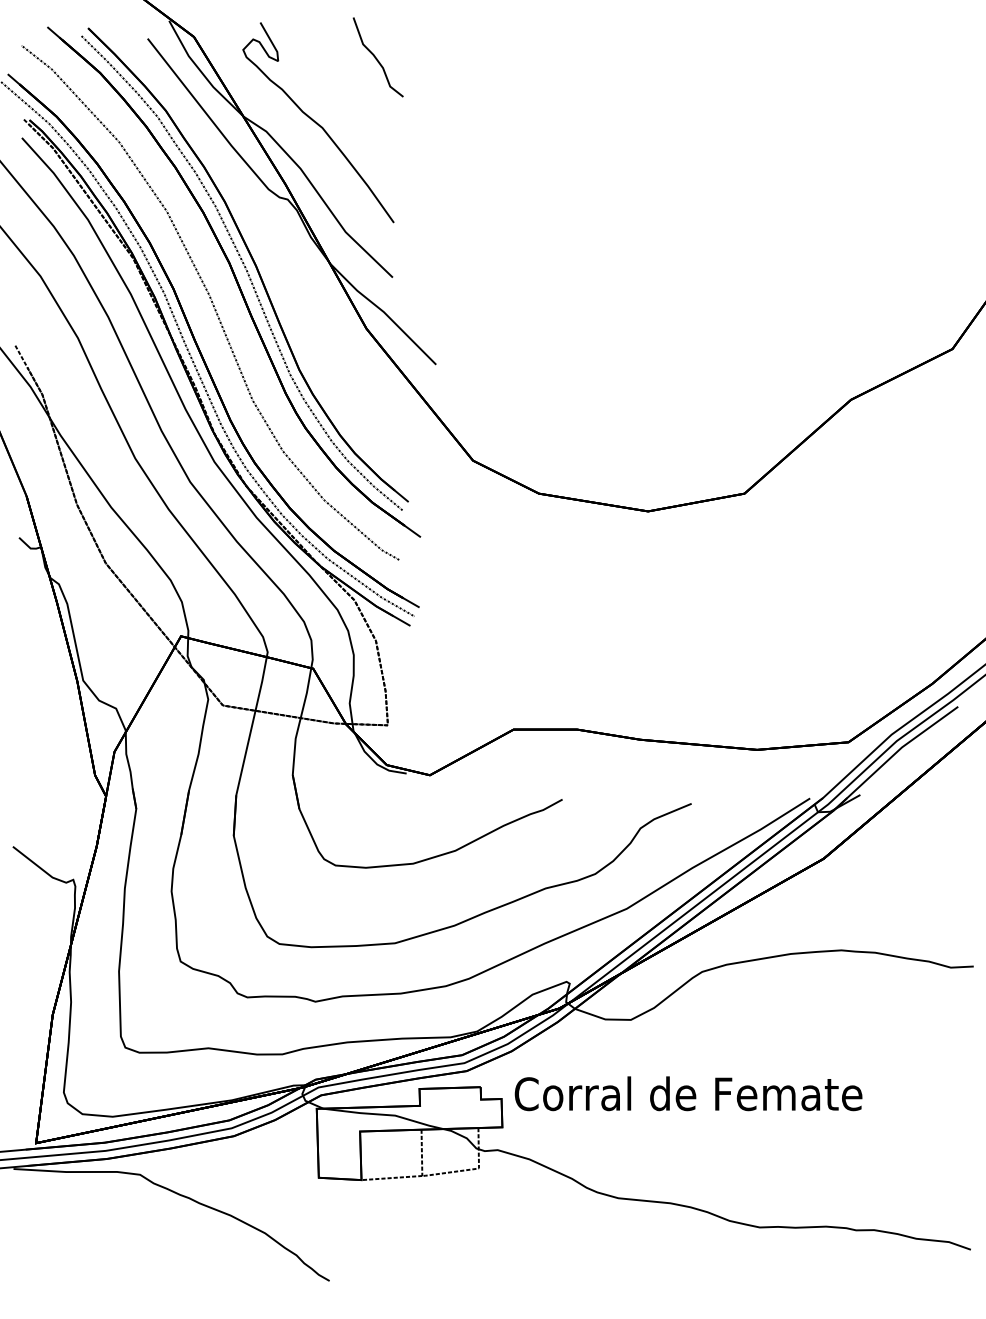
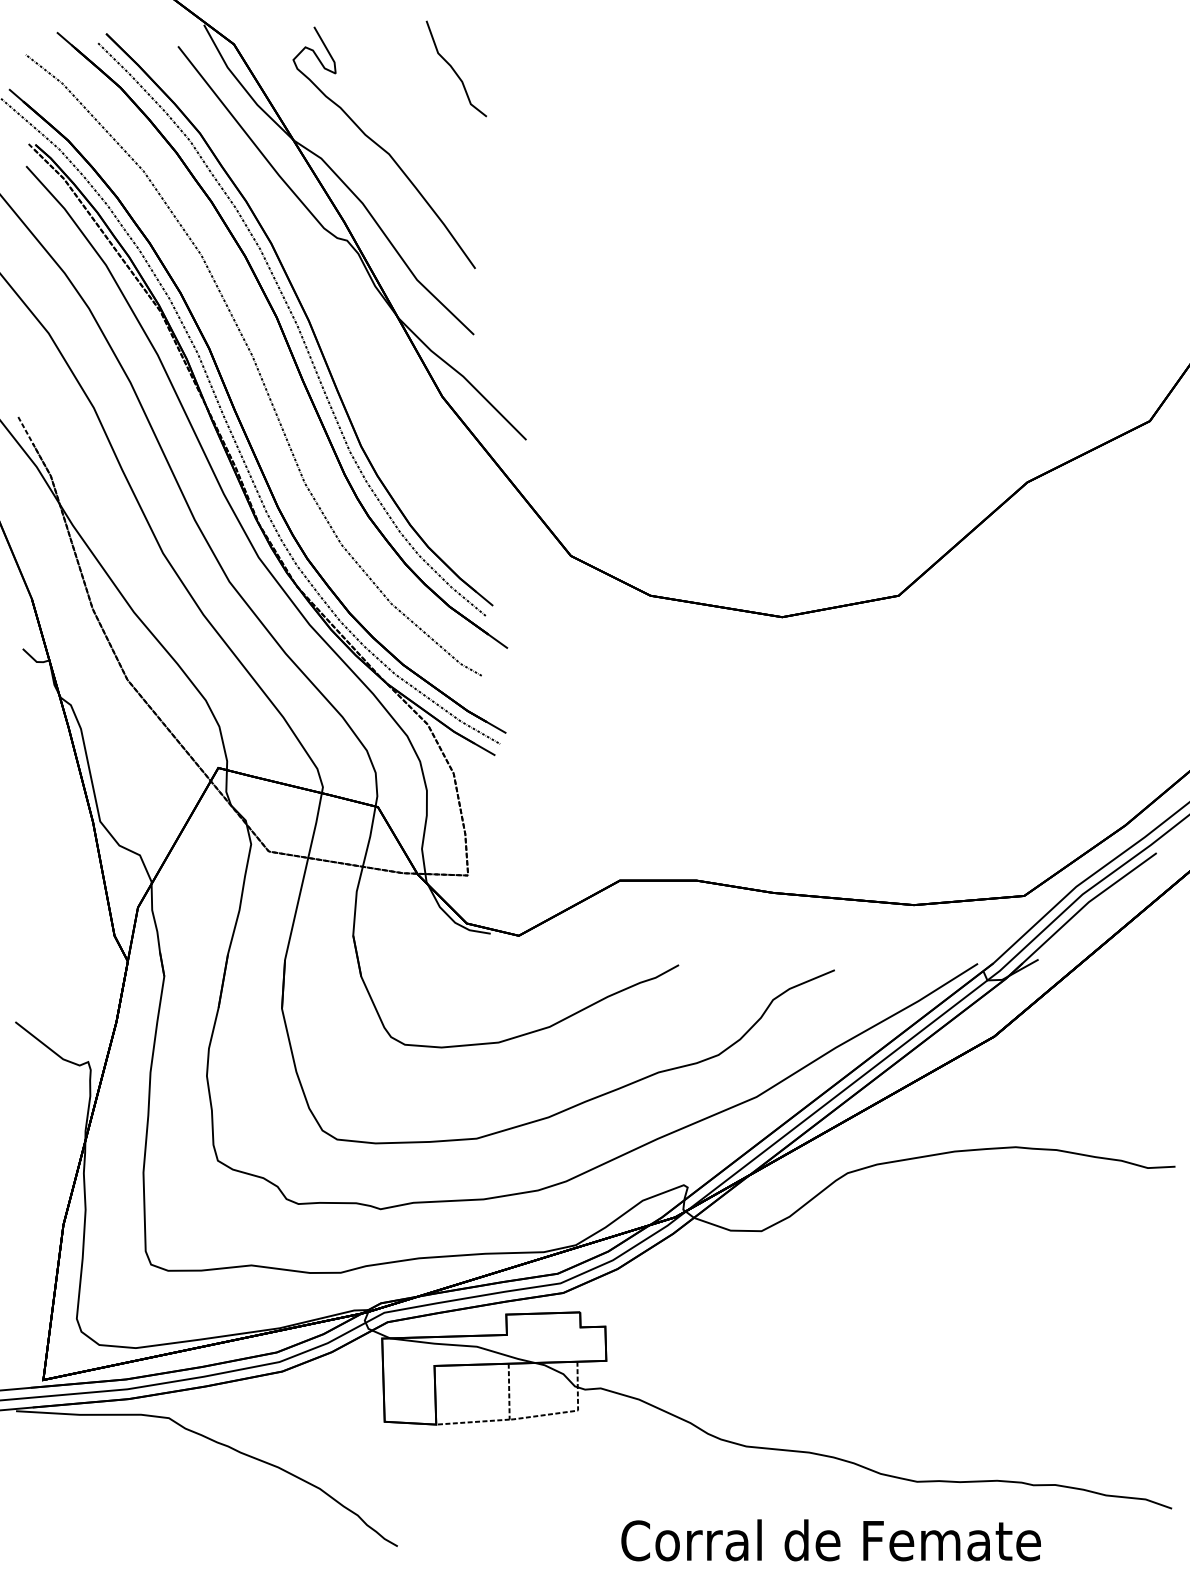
text: (688, 1093) -> (830, 1540), moved

